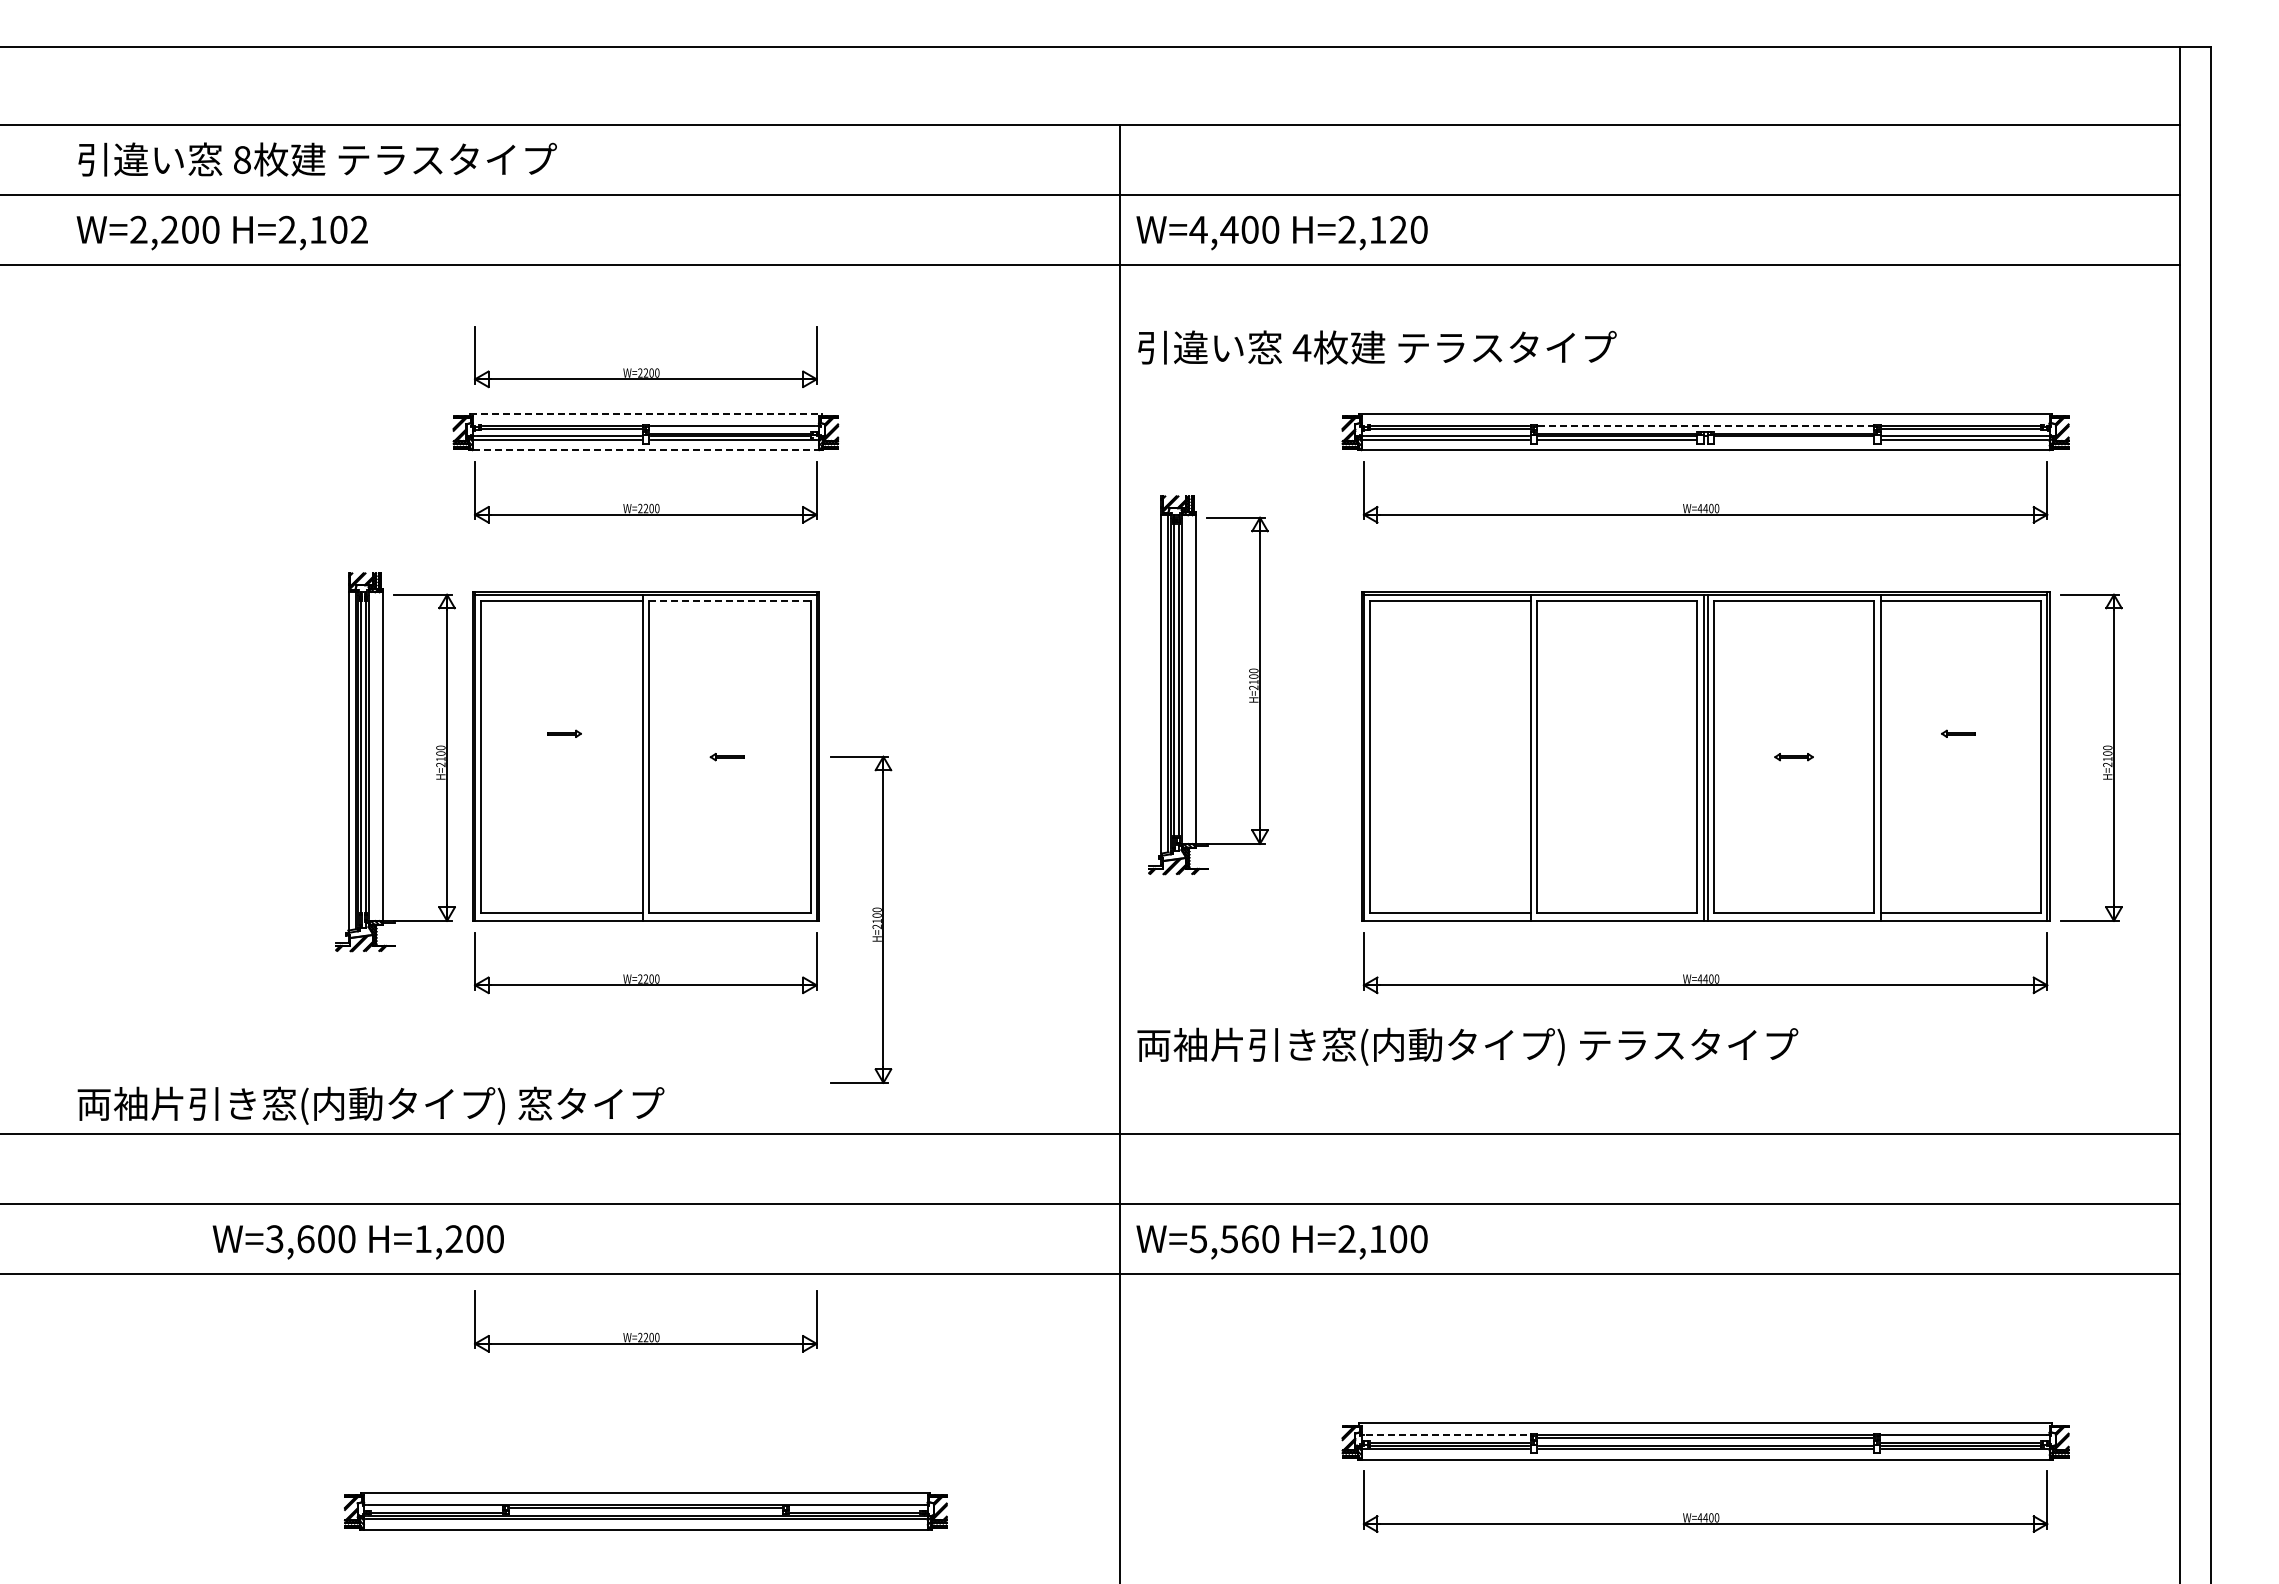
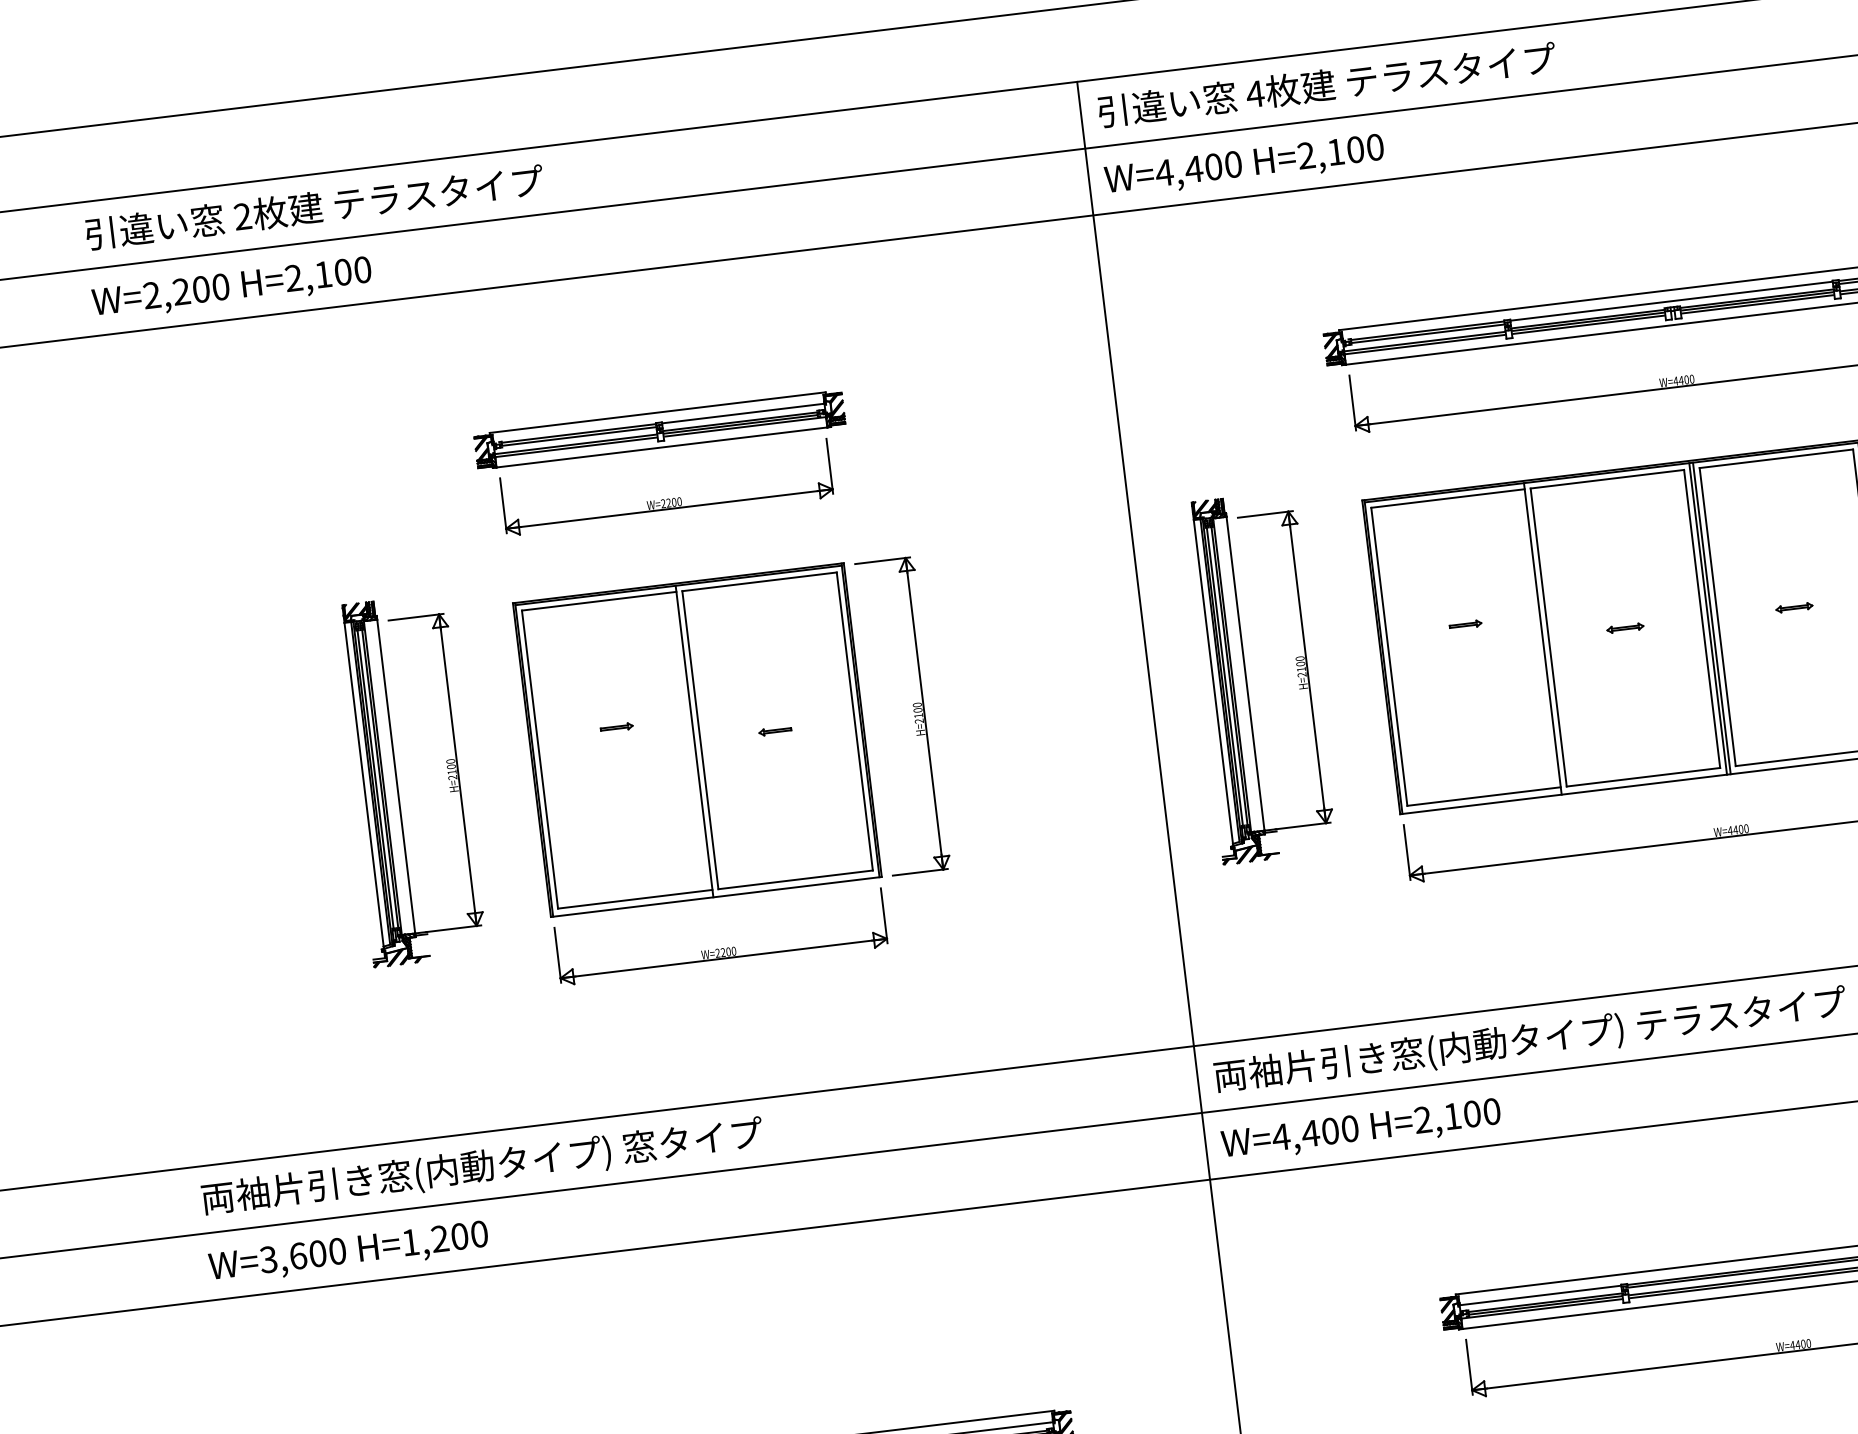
text: (241, 159) -> (241, 216), 8 -> 2
text: (358, 229) -> (361, 269), H=2,102 -> H=2,100
text: (1398, 229) -> (1355, 149), H=2,120 -> H=2,100
text: (1377, 347) -> (1327, 84), moved
part: (645, 368) -> (652, 369), removed
line: (645, 413) -> (657, 412), dashed -> solid
line: (1706, 425) -> (1672, 301), dashed -> solid
line: (1793, 439) -> (1757, 304), added
line: (646, 450) -> (662, 447), dashed -> solid
line: (729, 601) -> (759, 582), dashed -> solid
part: (1196, 685) -> (1247, 679), moved
part: (1452, 733) -> (1465, 624), added
part: (1616, 757) -> (1624, 628), added
part: (383, 762) -> (397, 782), moved
part: (872, 920) -> (914, 715), moved
text: (1467, 1046) -> (1530, 1040), moved
text: (370, 1105) -> (482, 1167), moved
text: (1223, 1239) -> (1305, 1134), W=5,560 -> W=4,400
text: (357, 1242) -> (348, 1253), moved
part: (645, 1332) -> (763, 1290), removed
line: (1447, 1434) -> (1541, 1295), dashed -> solid

